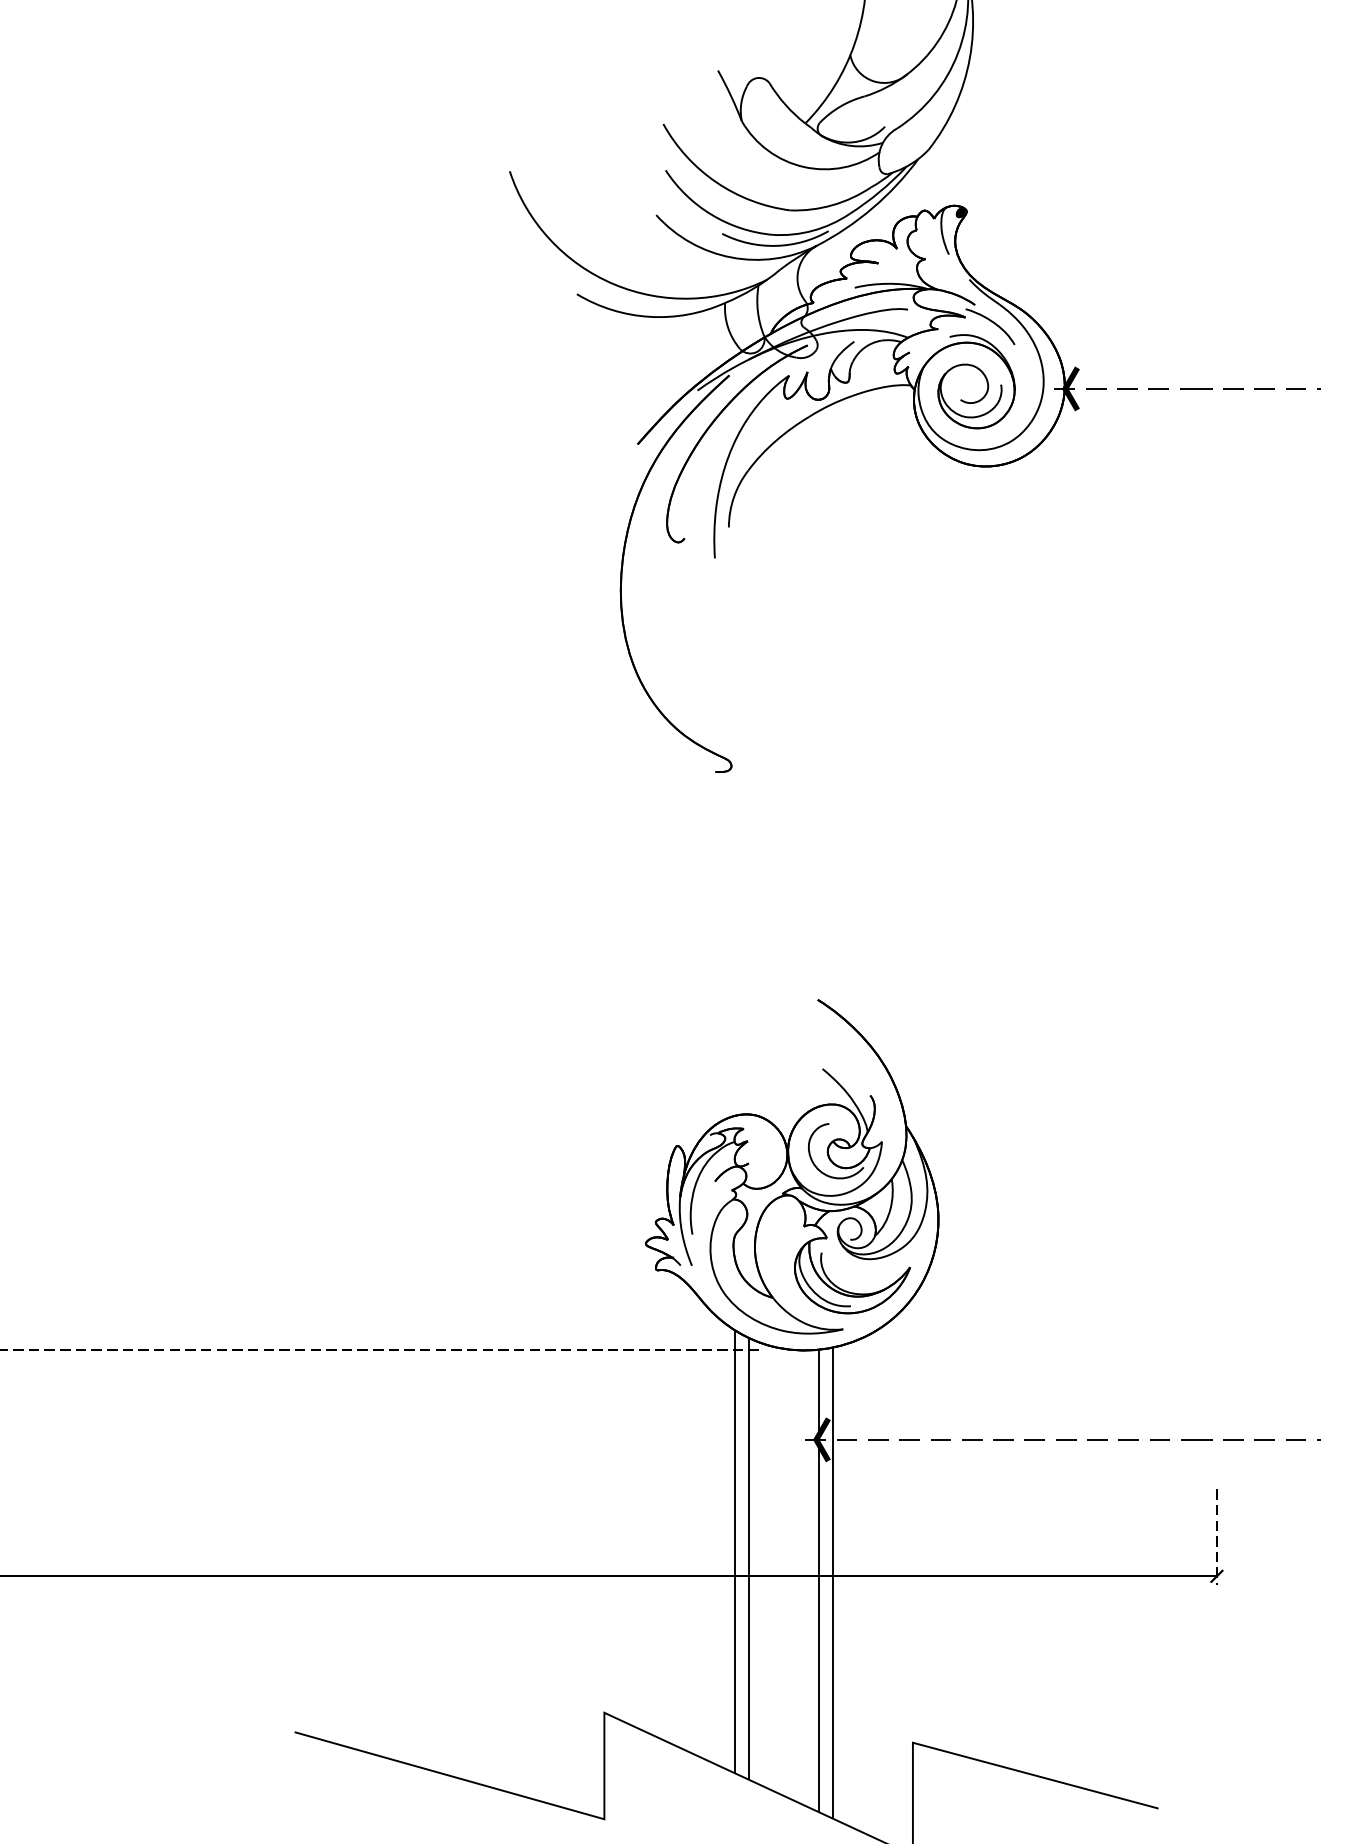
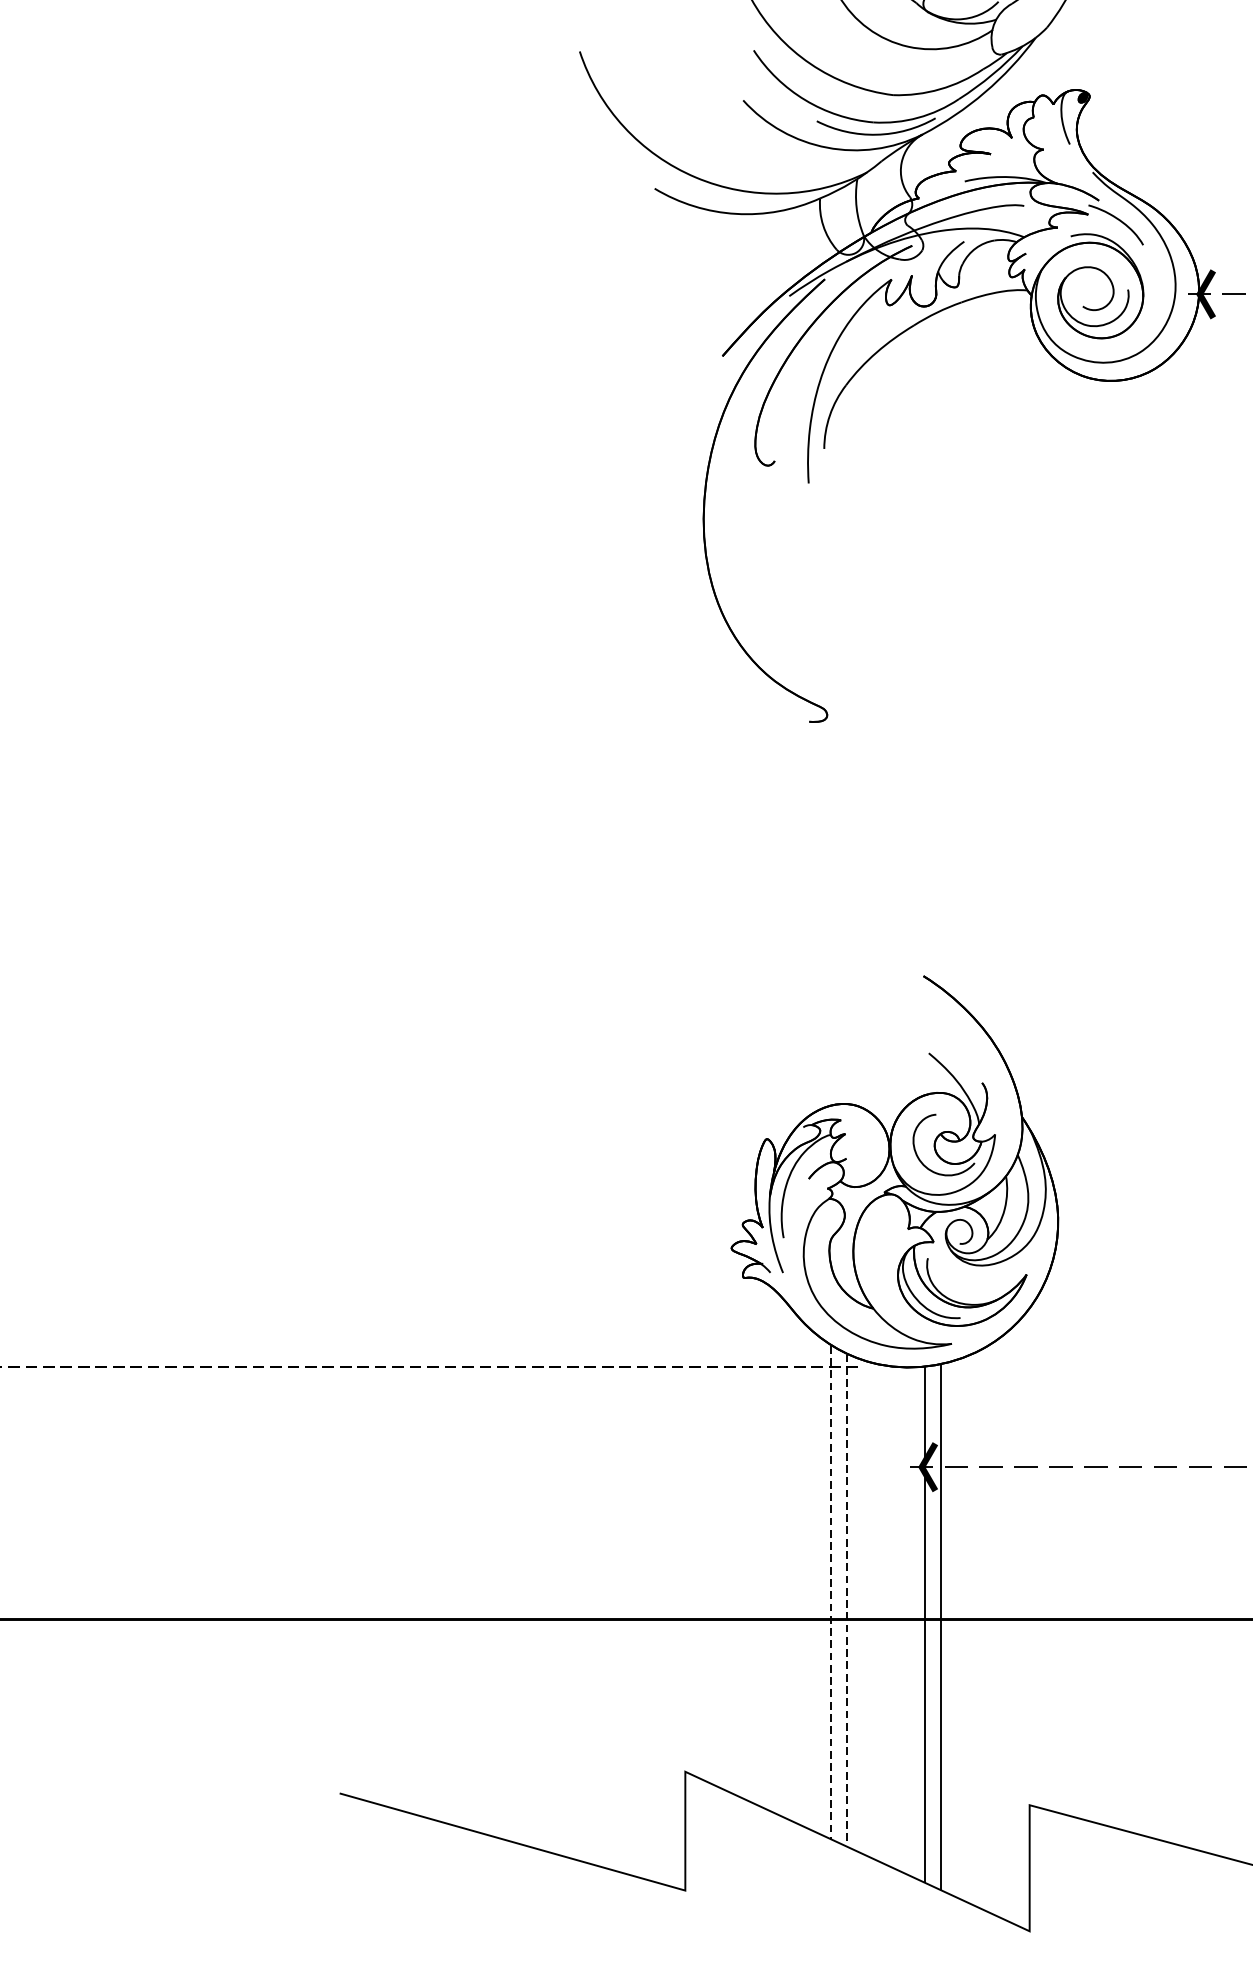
line: (734, 1552) -> (830, 1592), solid -> dashed
line: (749, 1559) -> (847, 1600), solid -> dashed

